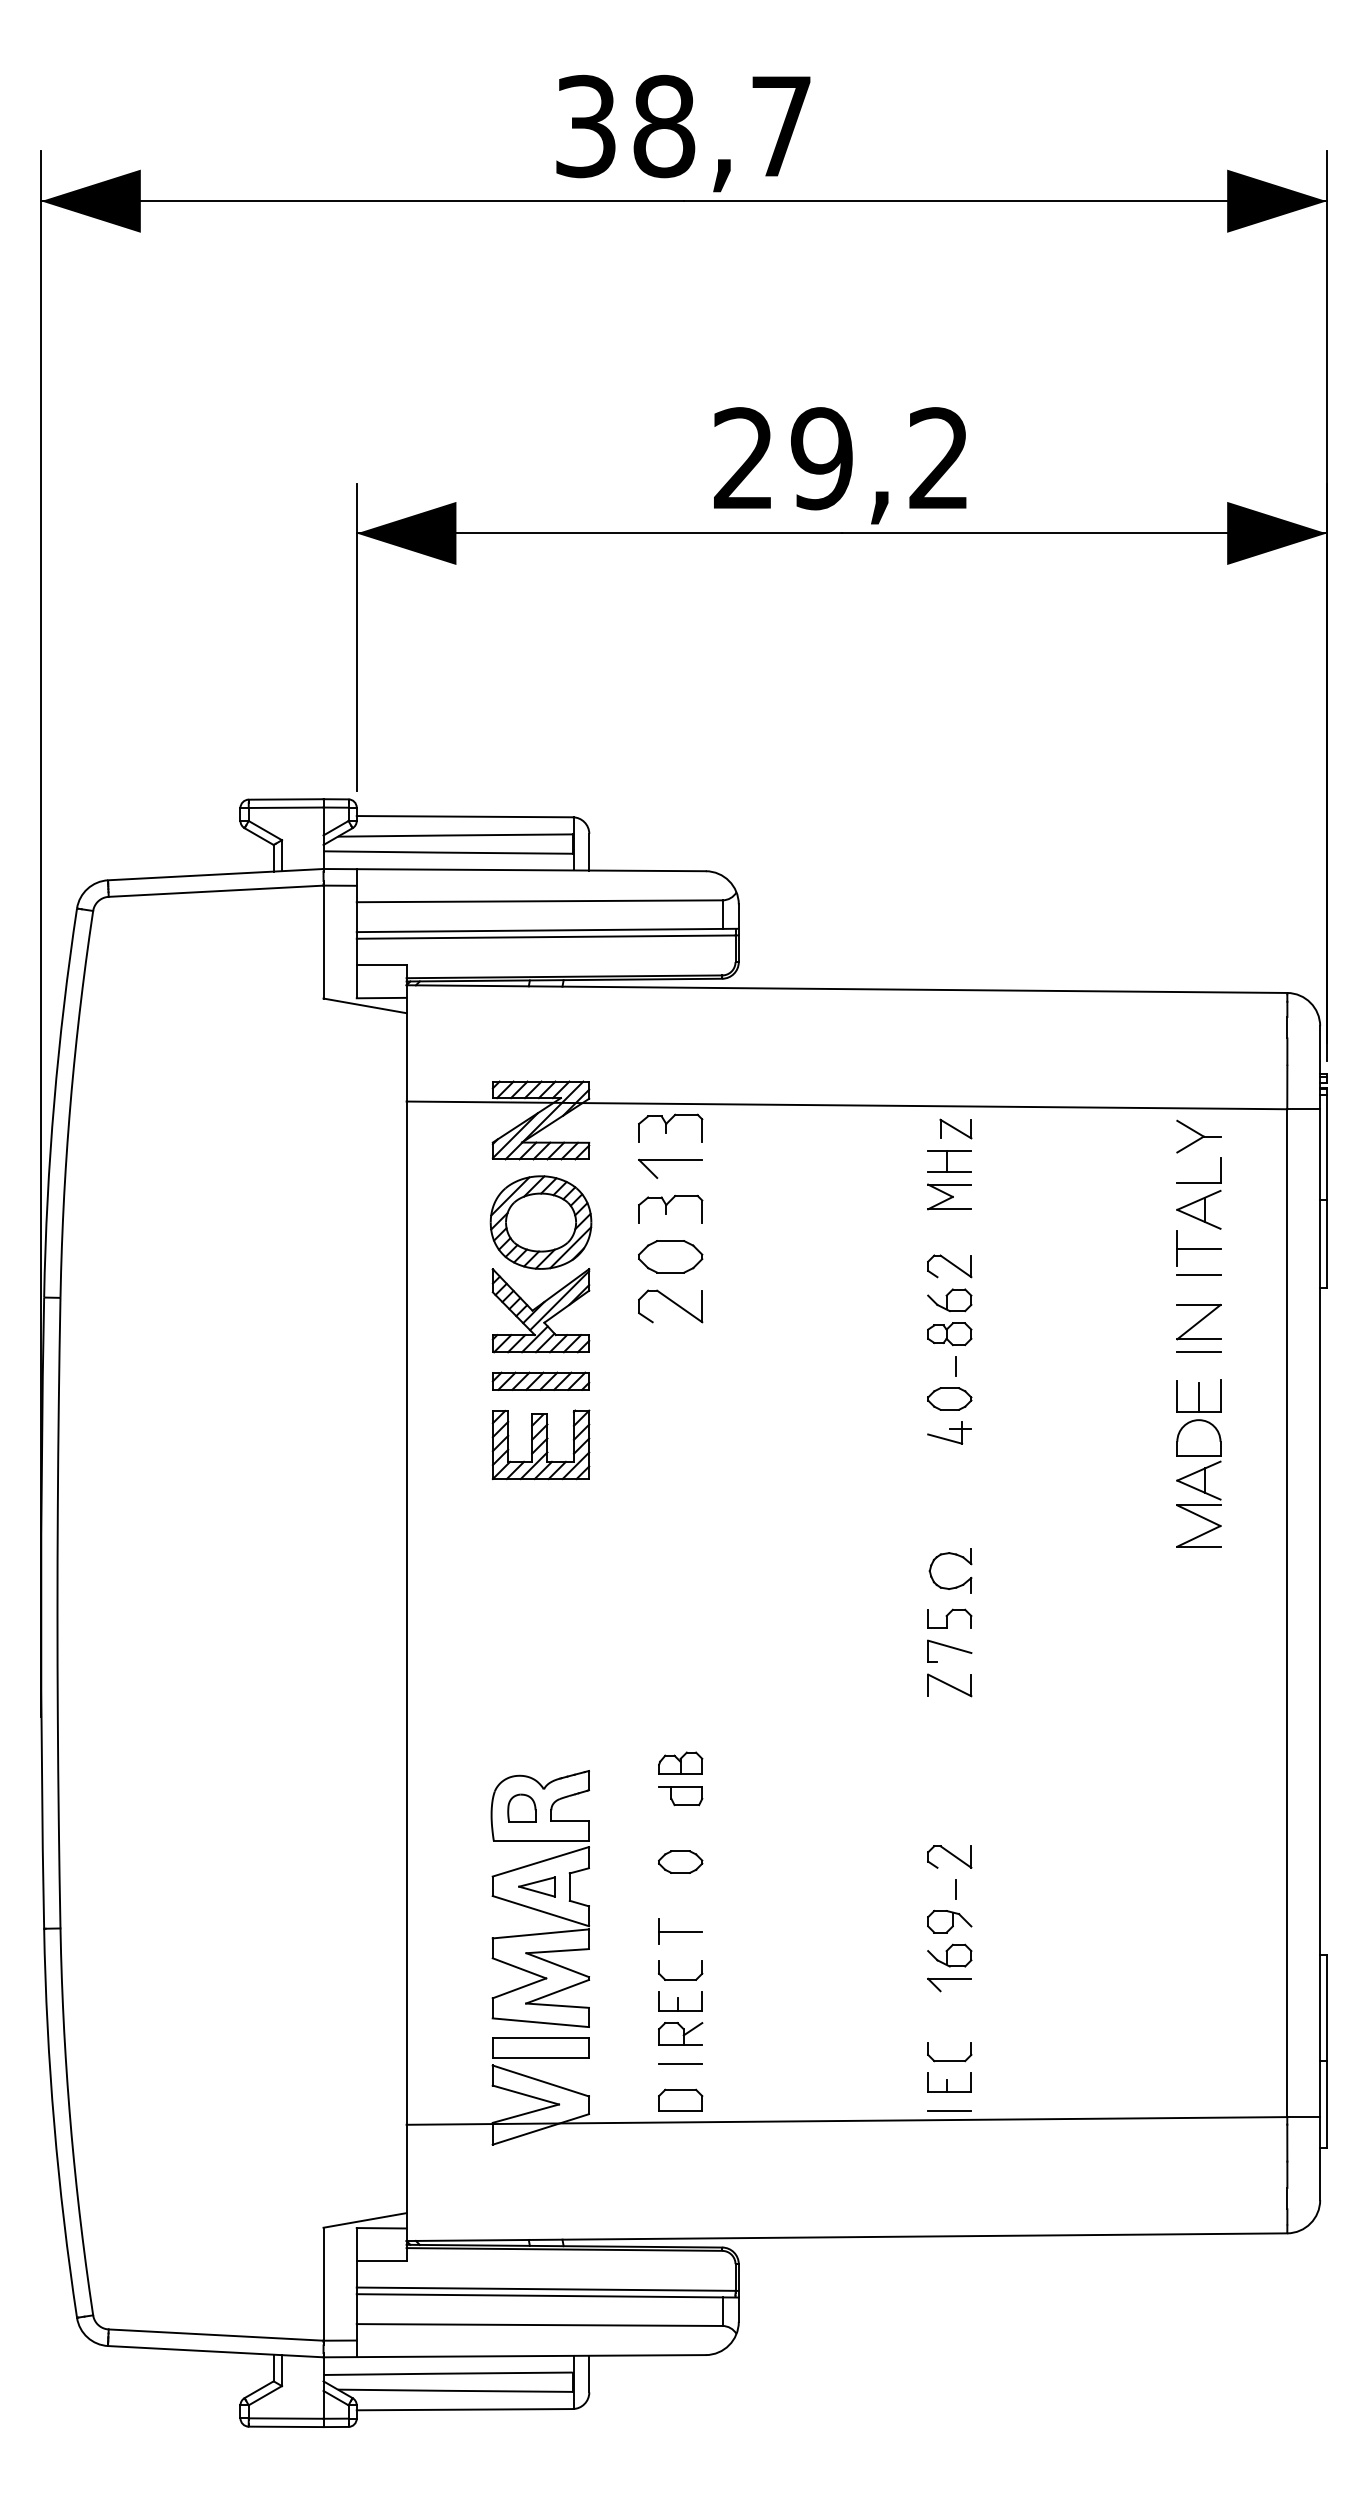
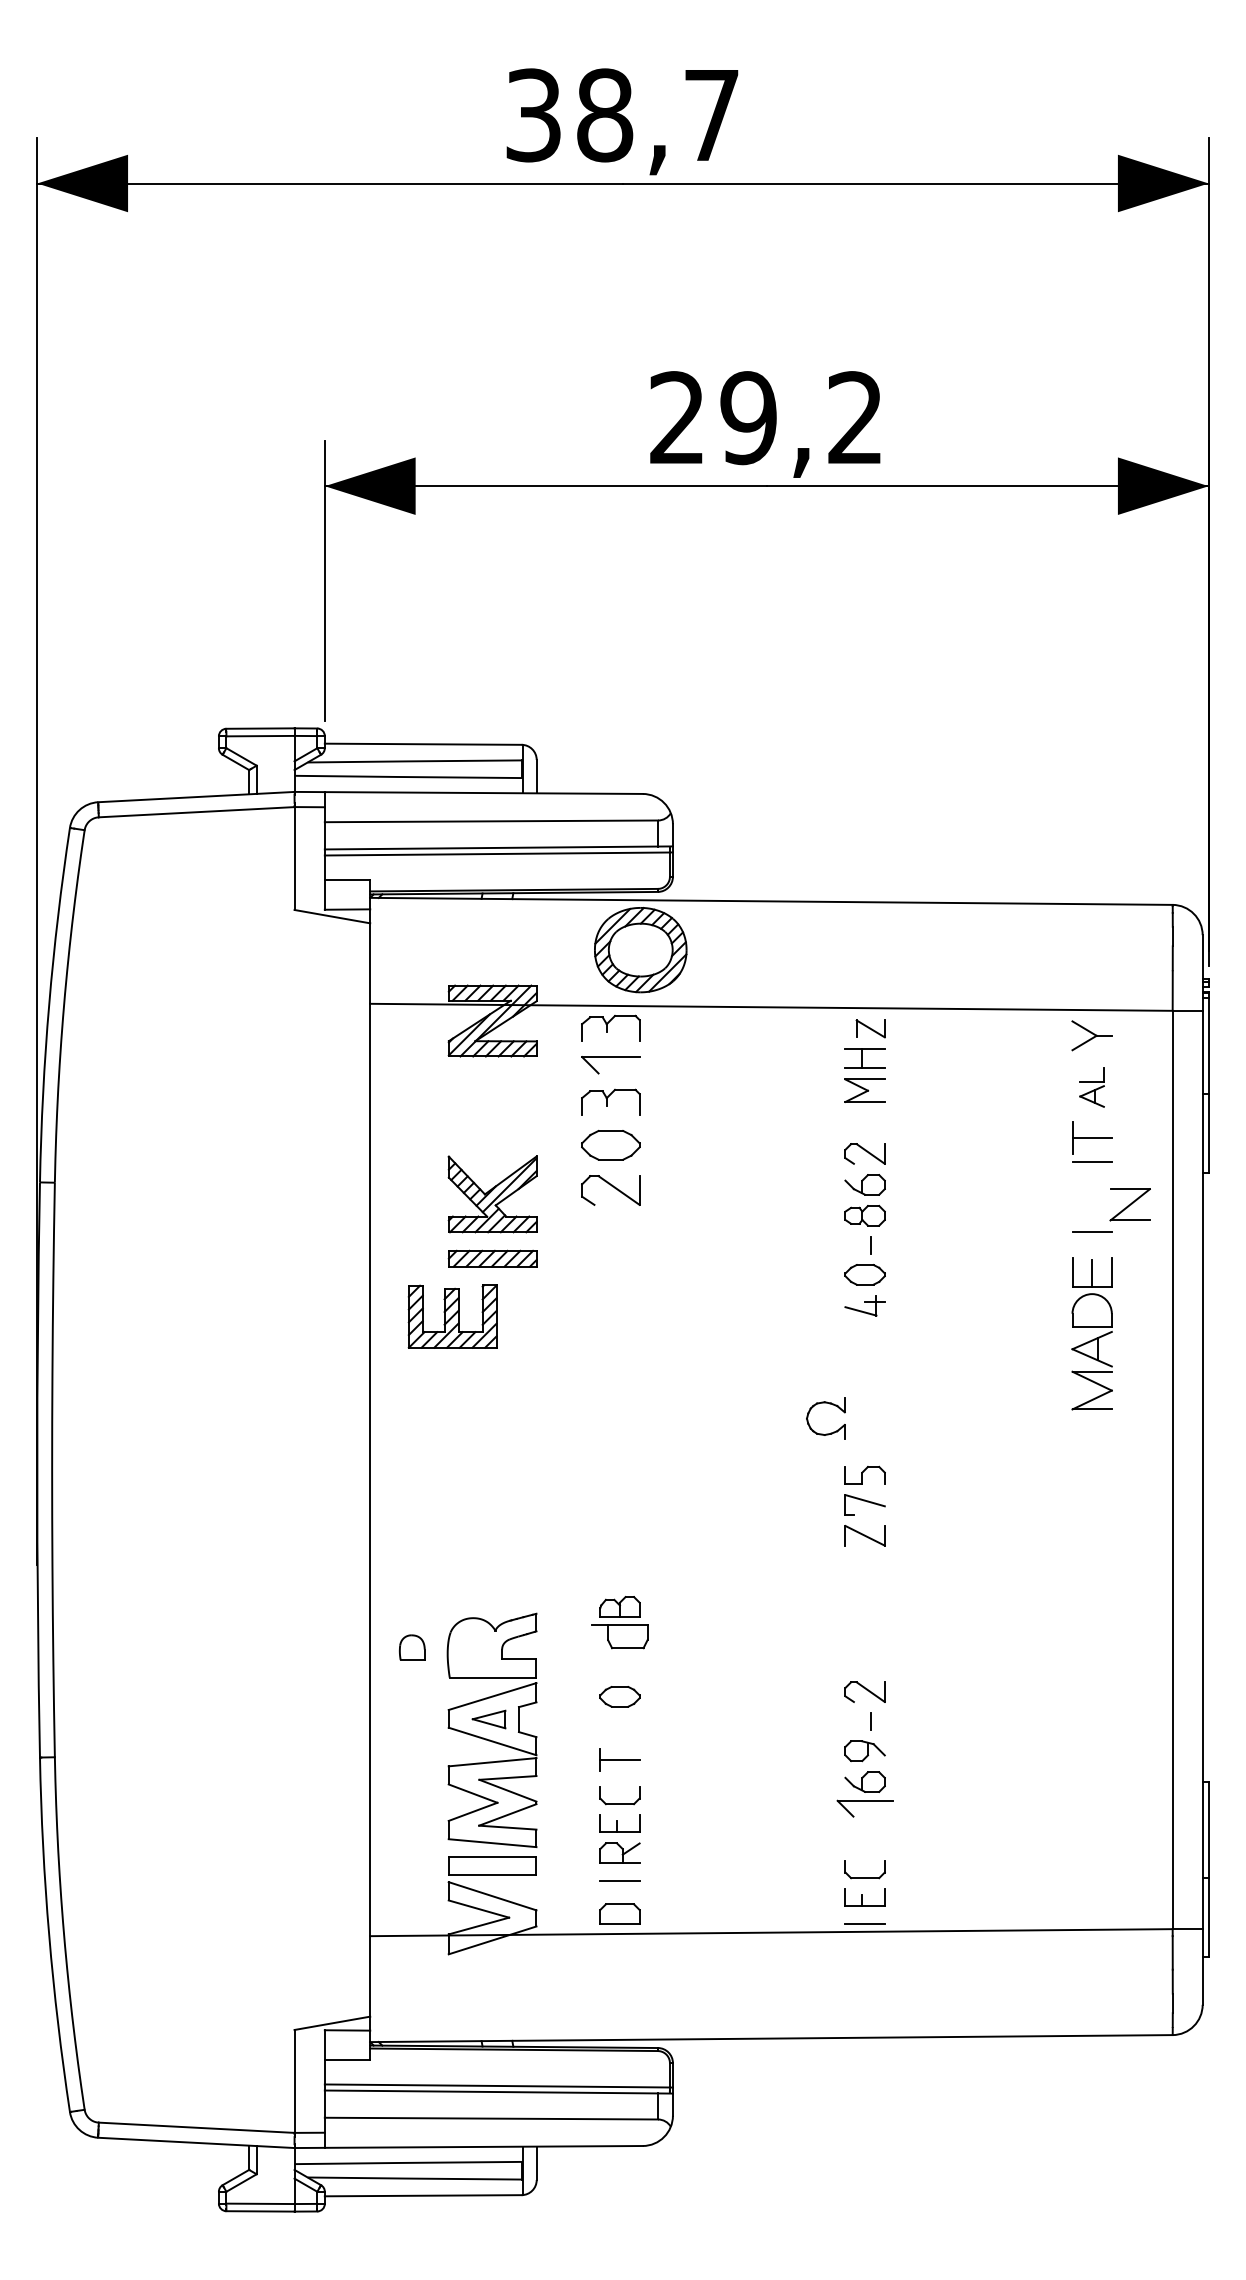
part: (1198, 1193) -> (1091, 1087), size x0.6
part: (540, 1223) -> (640, 950), moved
part: (1198, 1321) -> (1129, 1204), moved
part: (540, 1444) -> (452, 1316), moved
part: (954, 1555) -> (829, 1404), moved
part: (680, 1795) -> (619, 1636), size x1.4
part: (522, 1807) -> (412, 1647), moved
part: (949, 1984) -> (864, 1808), size x1.4

